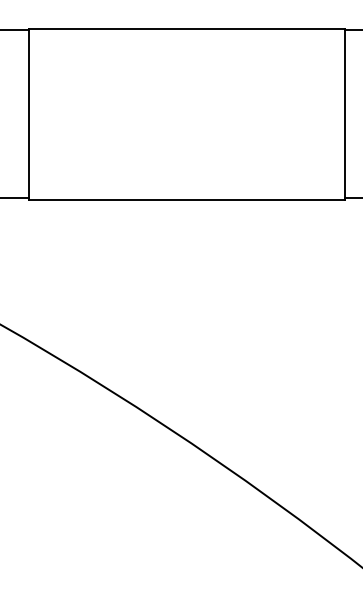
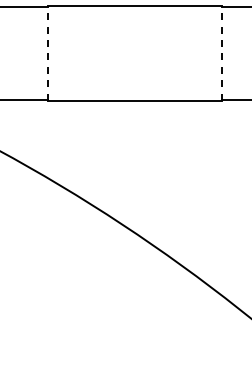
line: (30, 112) -> (48, 52), solid -> dashed
line: (344, 112) -> (221, 52), solid -> dashed

